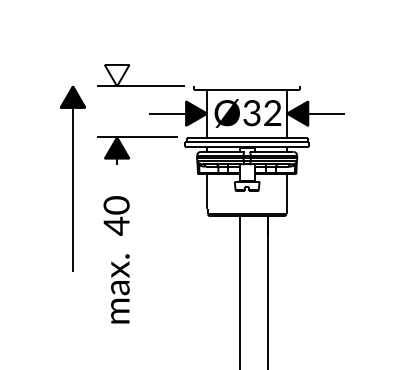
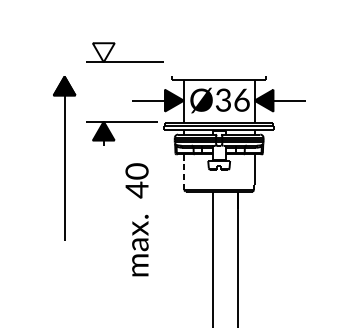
part: (140, 85) -> (124, 61), moved
text: (272, 113) -> (241, 100), 2 -> 6
line: (207, 191) -> (183, 169), solid -> dashed
text: (116, 259) -> (136, 219), moved

